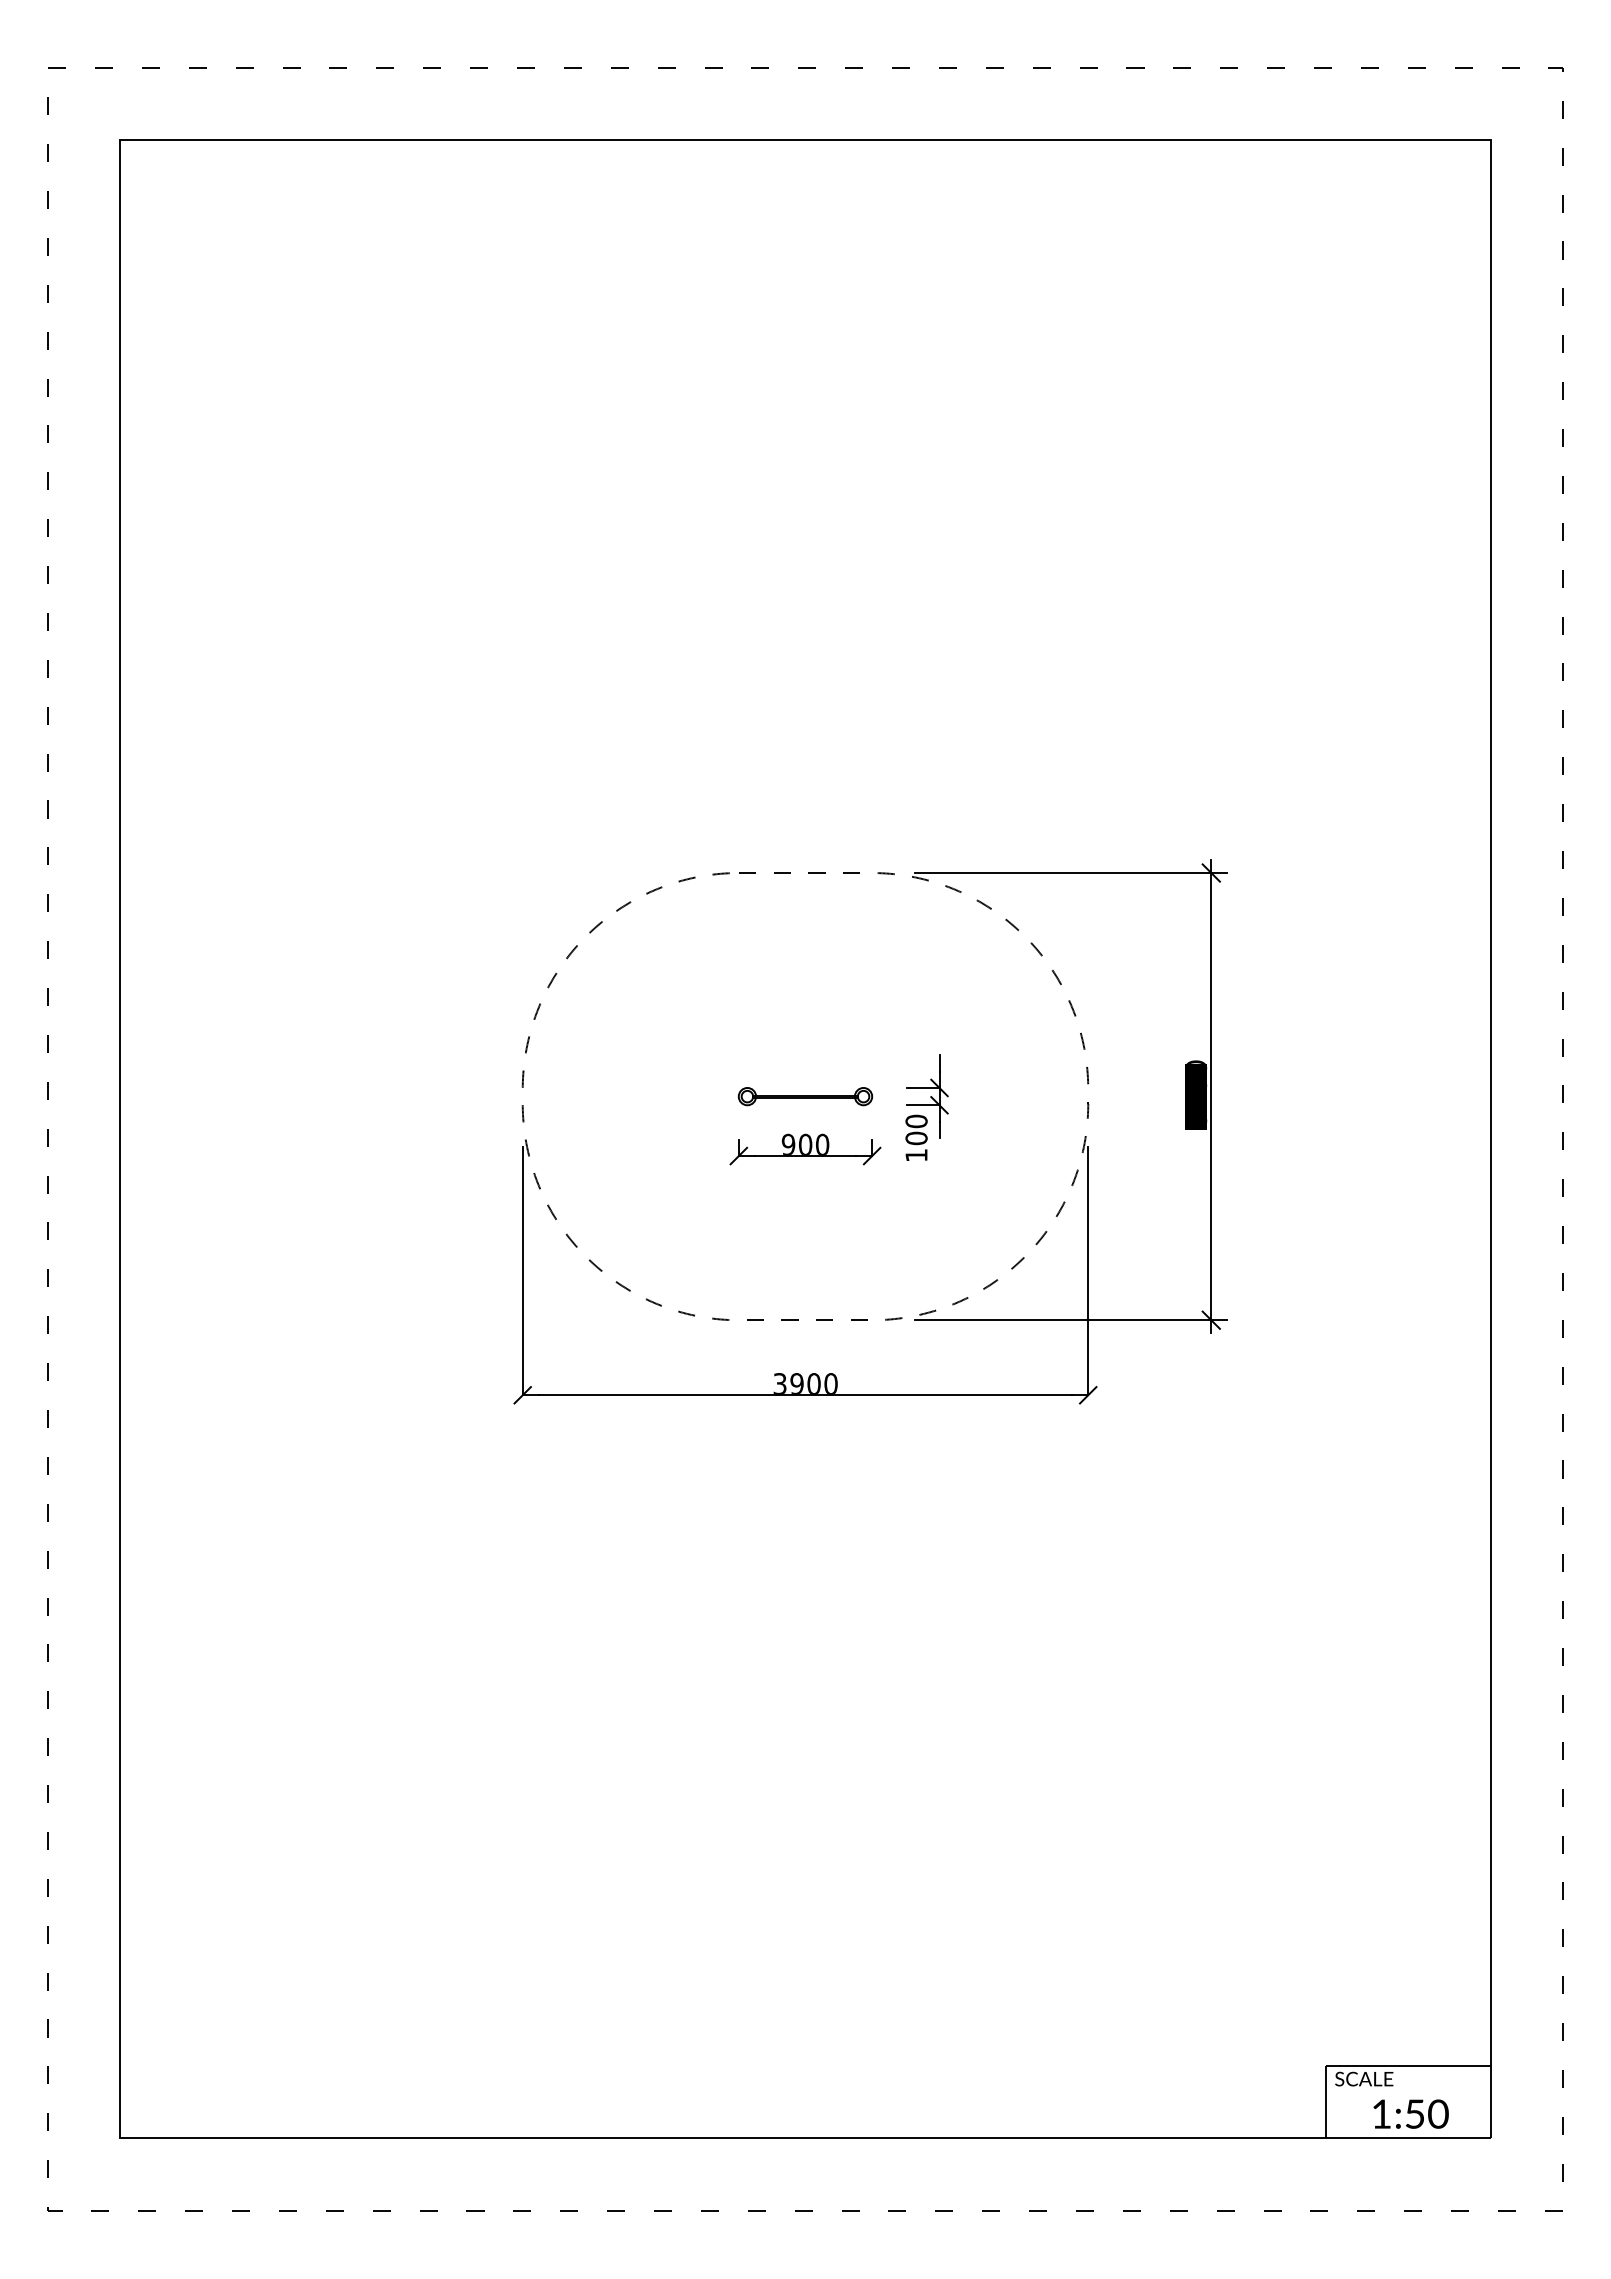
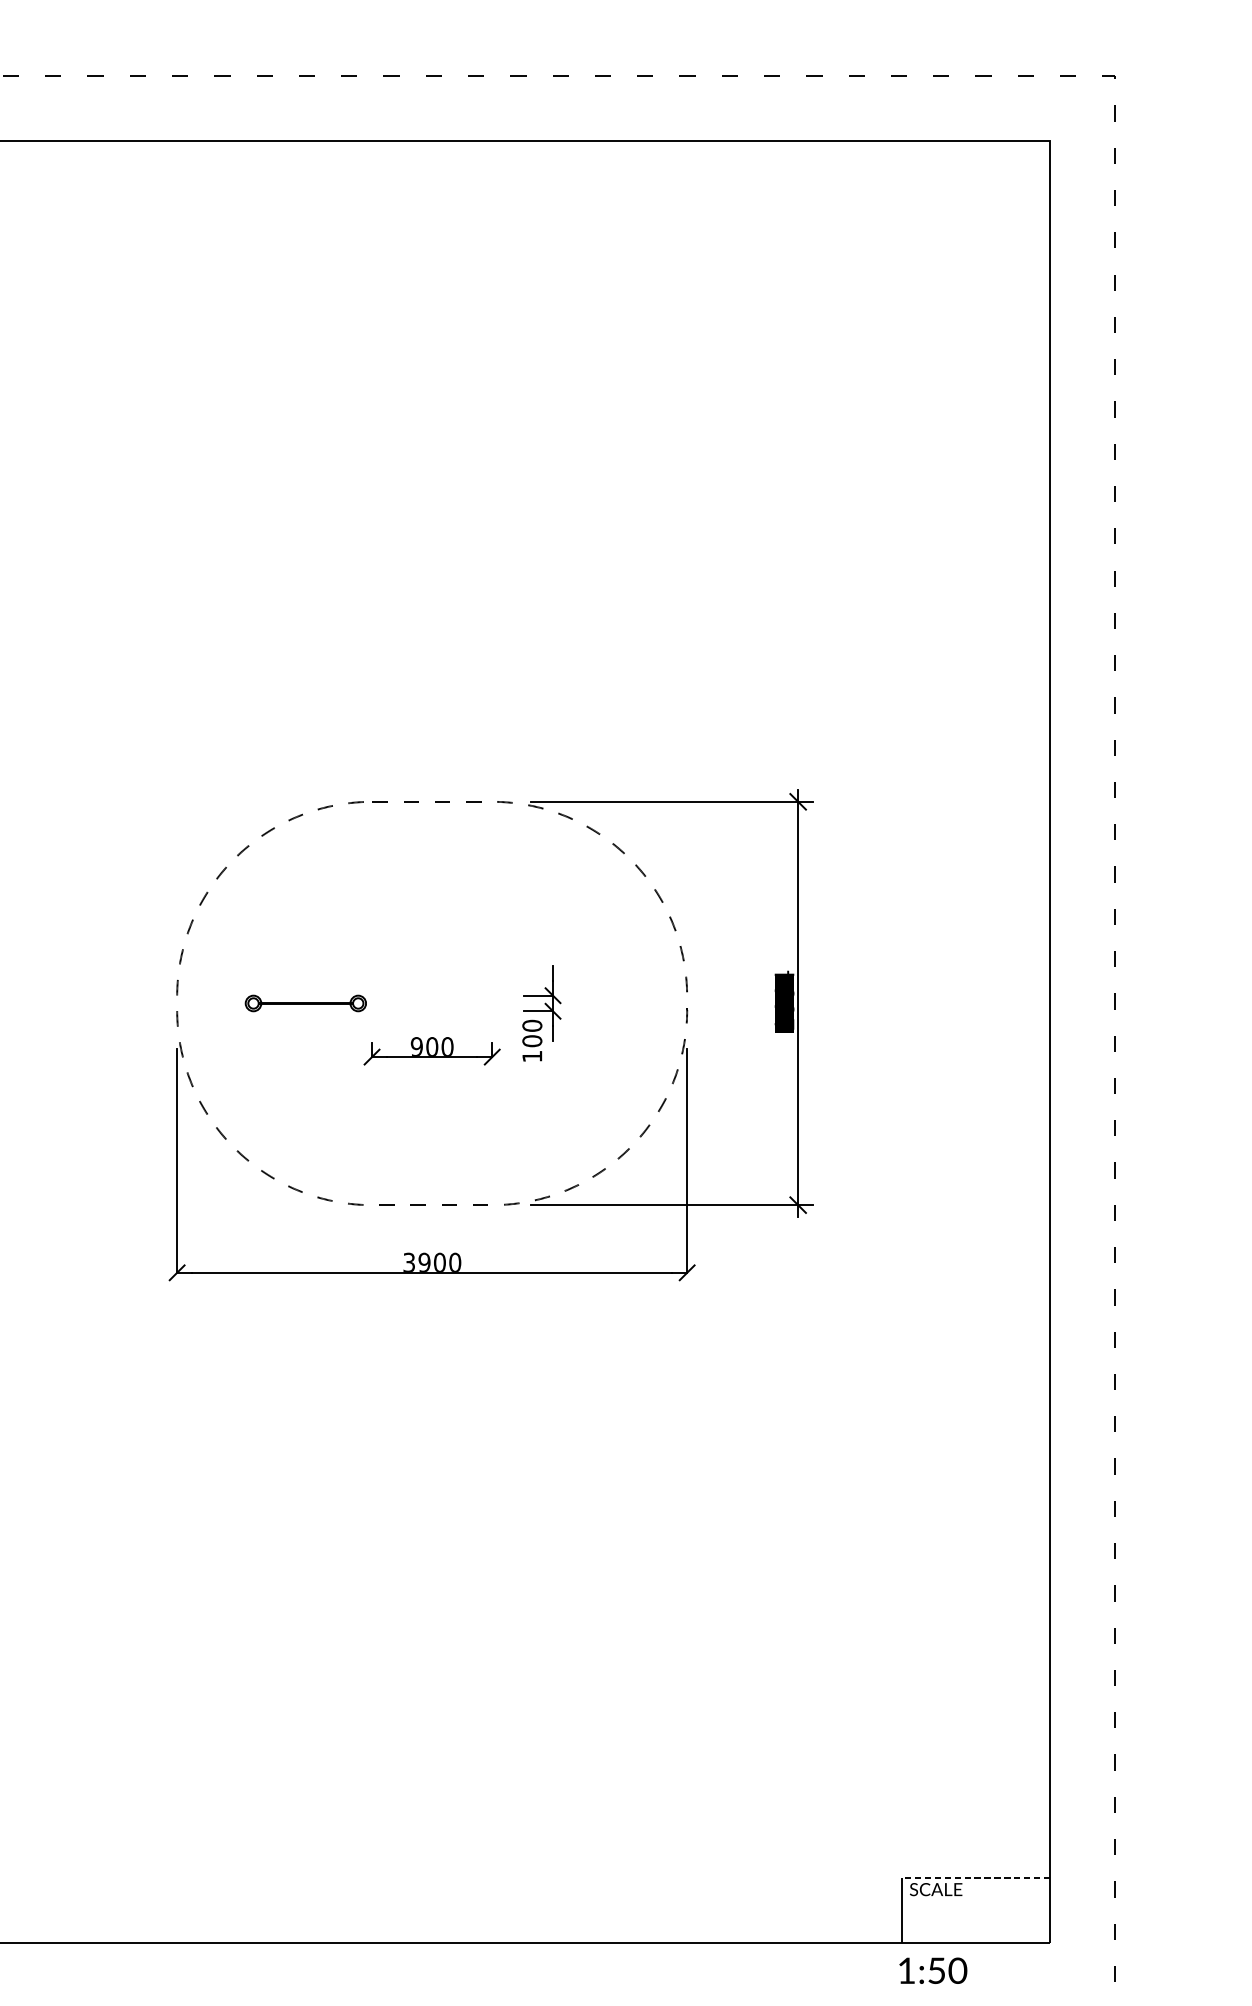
text: (1196, 1090) -> (784, 997), 3100 -> 1664
part: (805, 1096) -> (305, 1003), moved
line: (1407, 2066) -> (975, 1878), solid -> dashed
text: (1410, 2113) -> (932, 1970), moved

